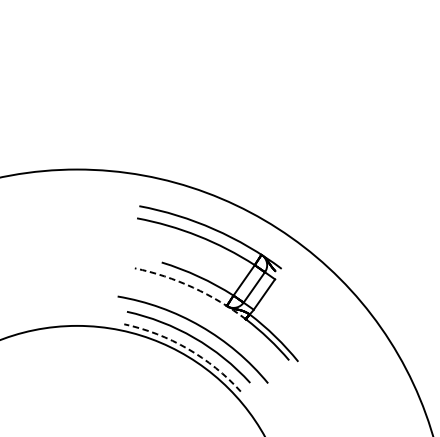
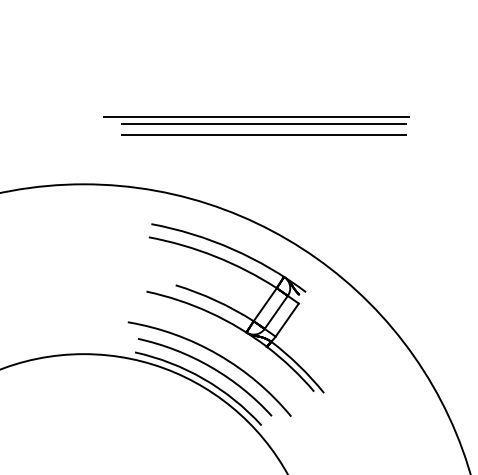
line: (235, 108) -> (255, 117), added
line: (242, 113) -> (263, 123), added
line: (242, 123) -> (263, 134), added
arc: (192, 287) -> (209, 312), dashed -> solid
arc: (188, 349) -> (204, 379), dashed -> solid

